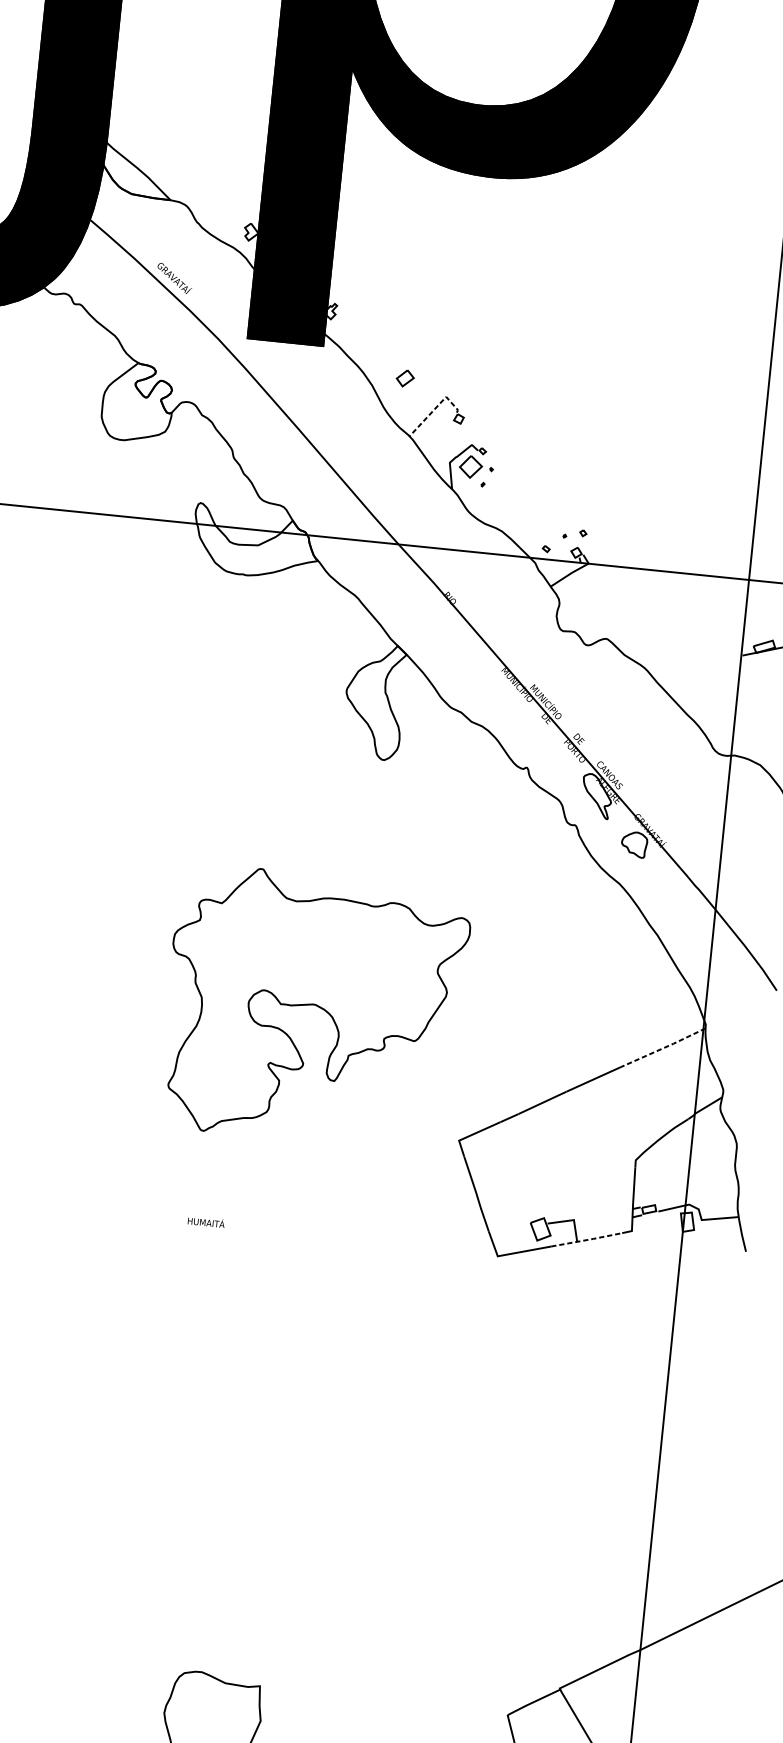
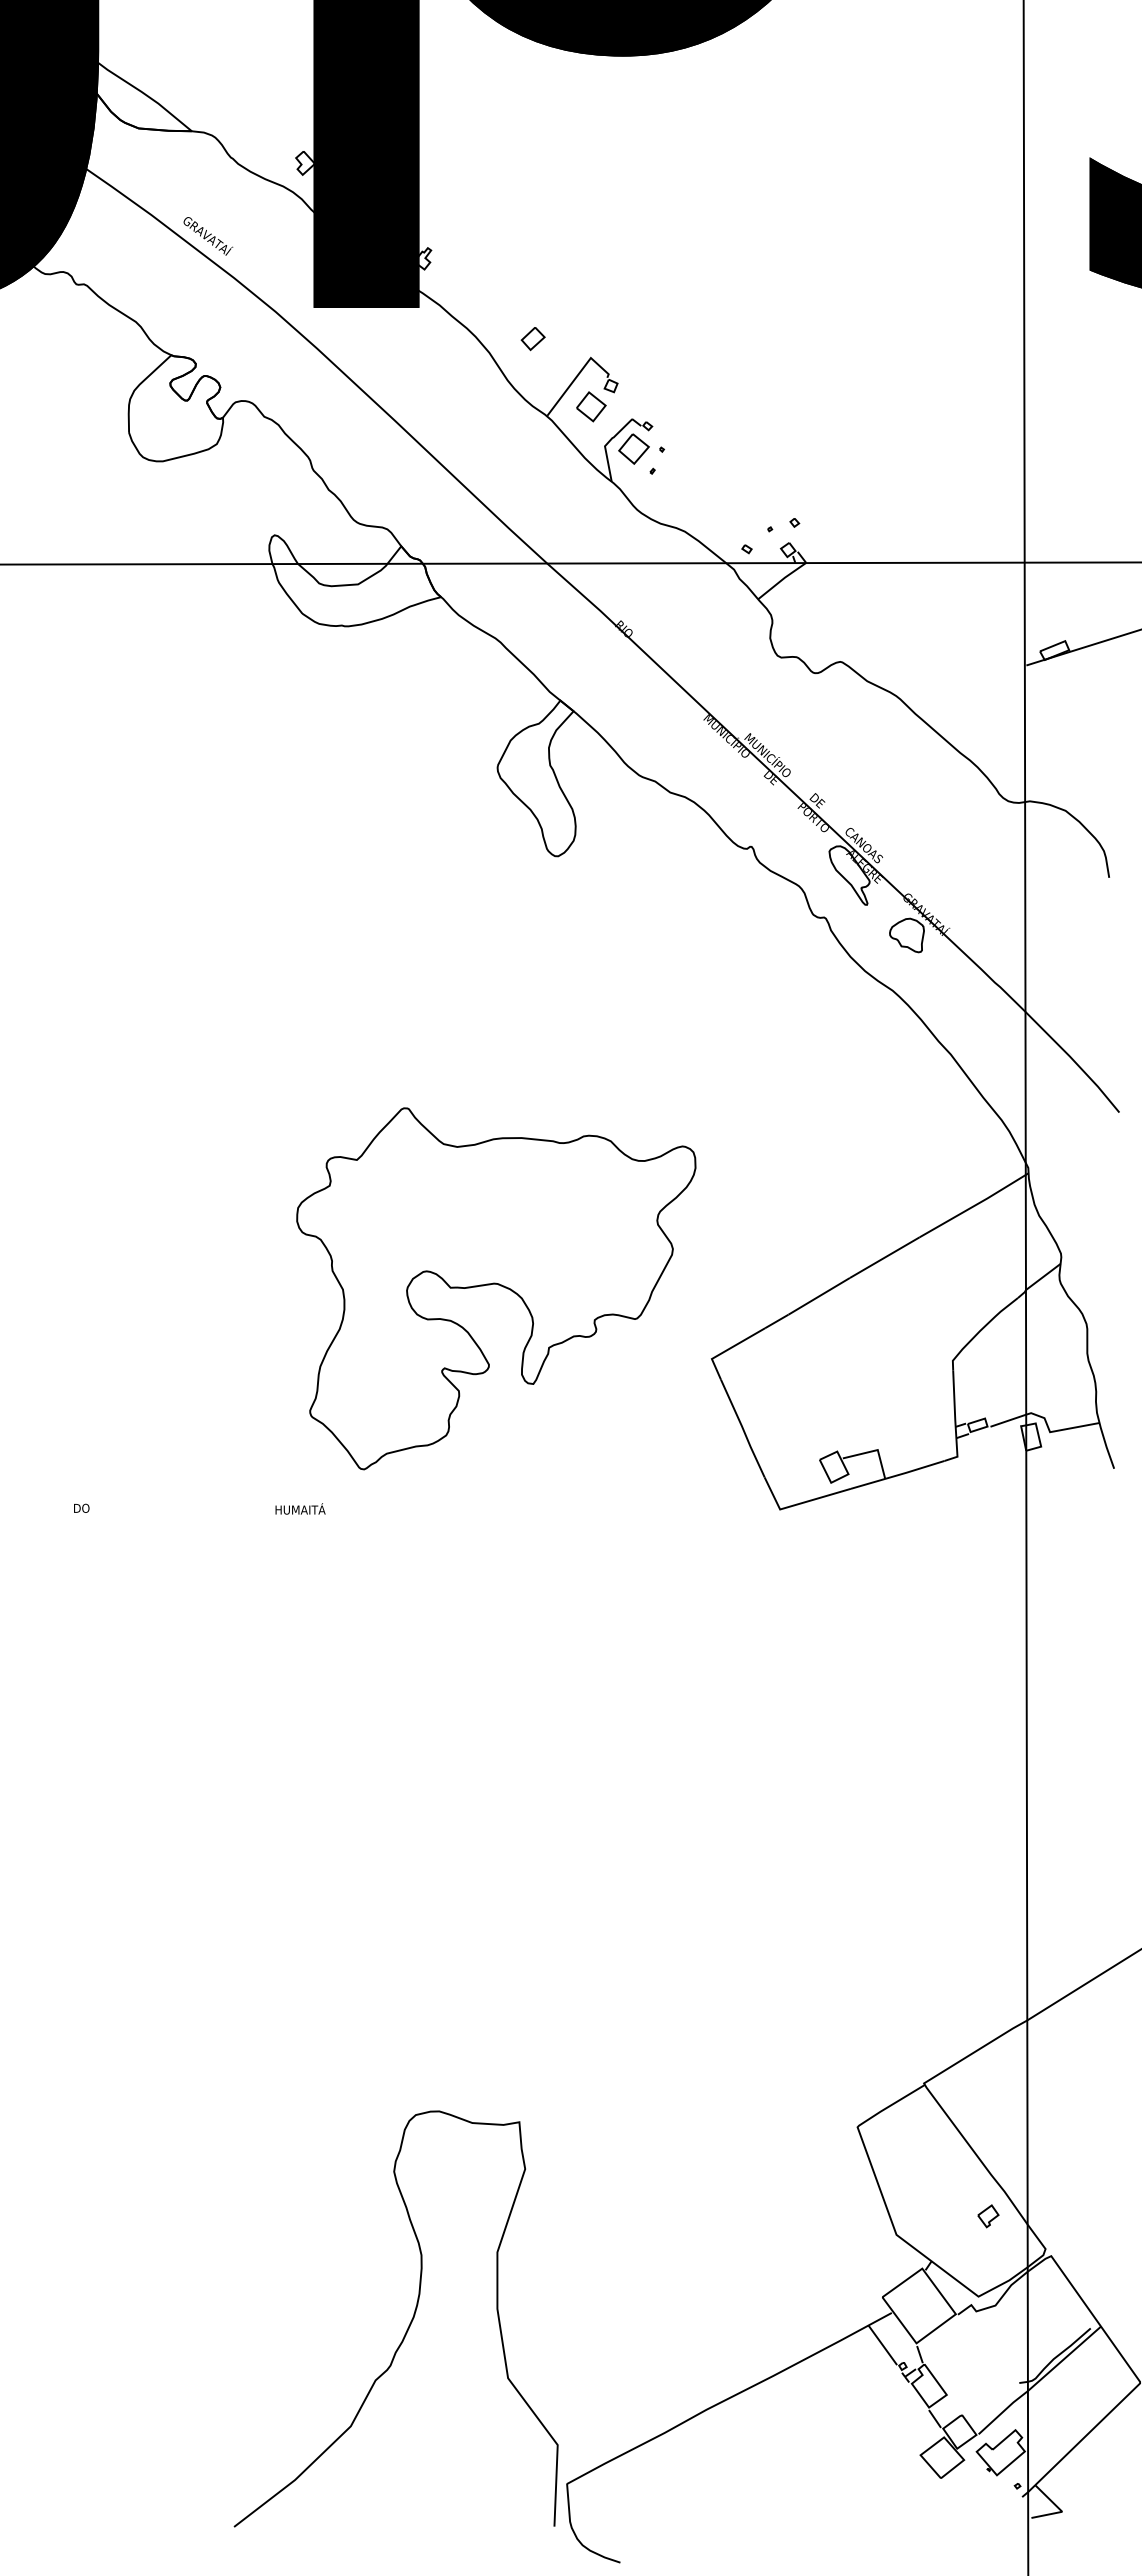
line: (435, 408) -> (578, 374), dashed -> solid
part: (442, 432) -> (591, 406), added
part: (314, 1008) -> (496, 1288), moved
line: (663, 1047) -> (974, 1205), dashed -> solid
text: (206, 1221) -> (300, 1508), moved
line: (587, 1239) -> (898, 1474), dashed -> solid

